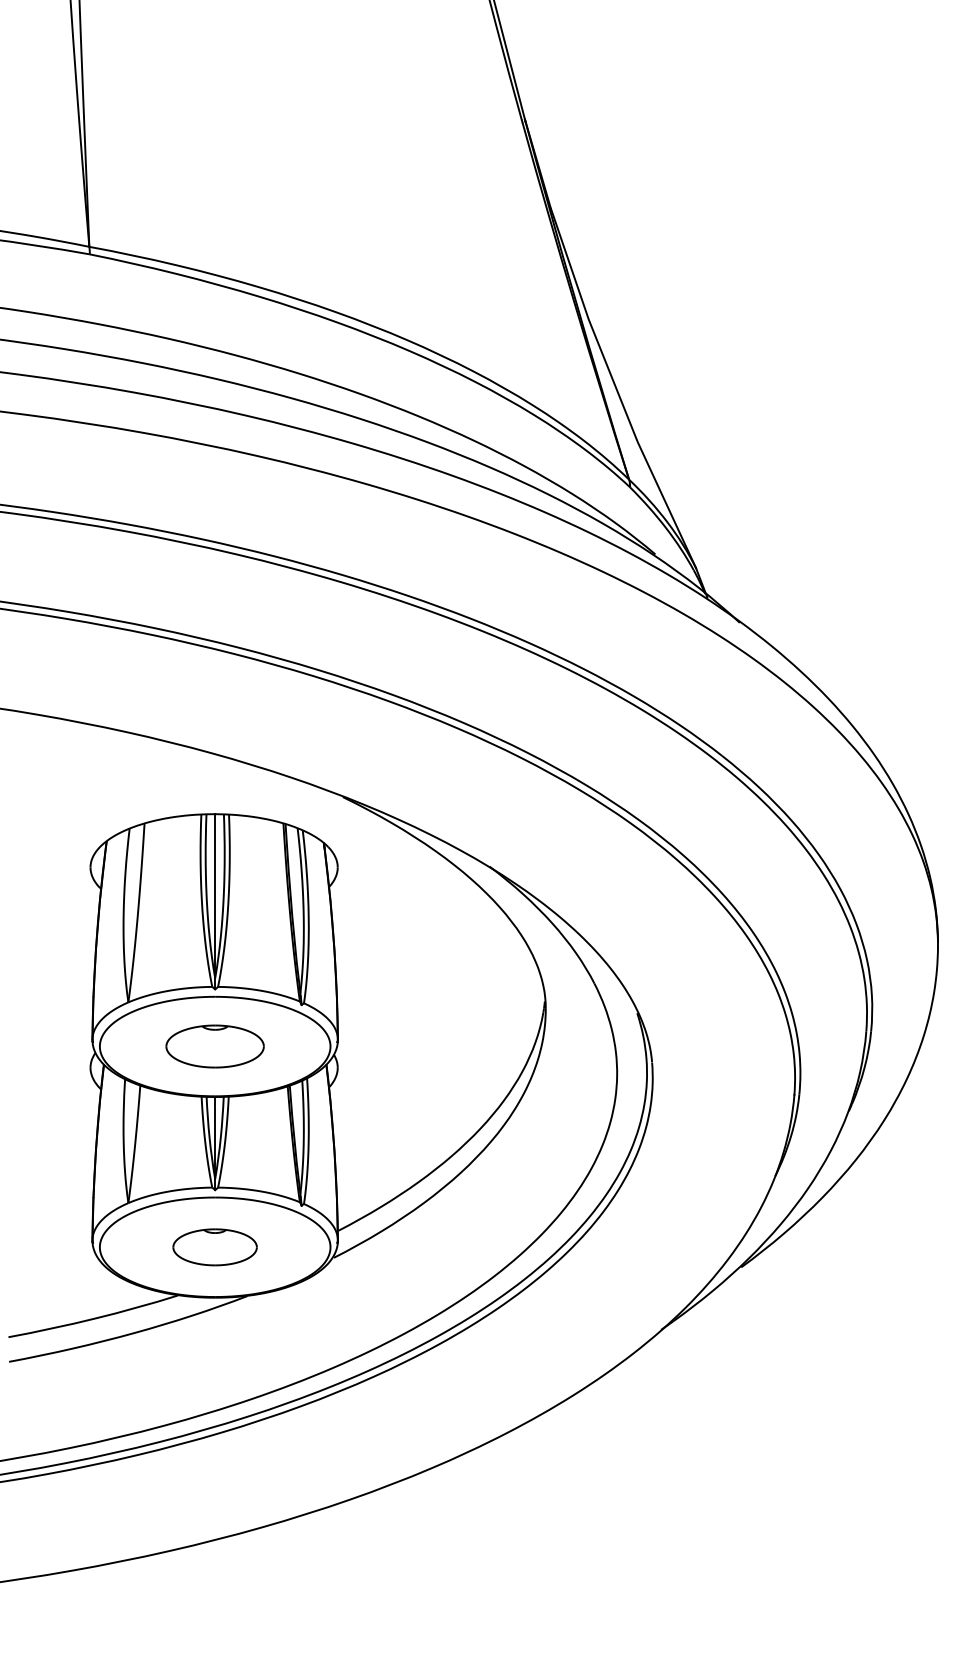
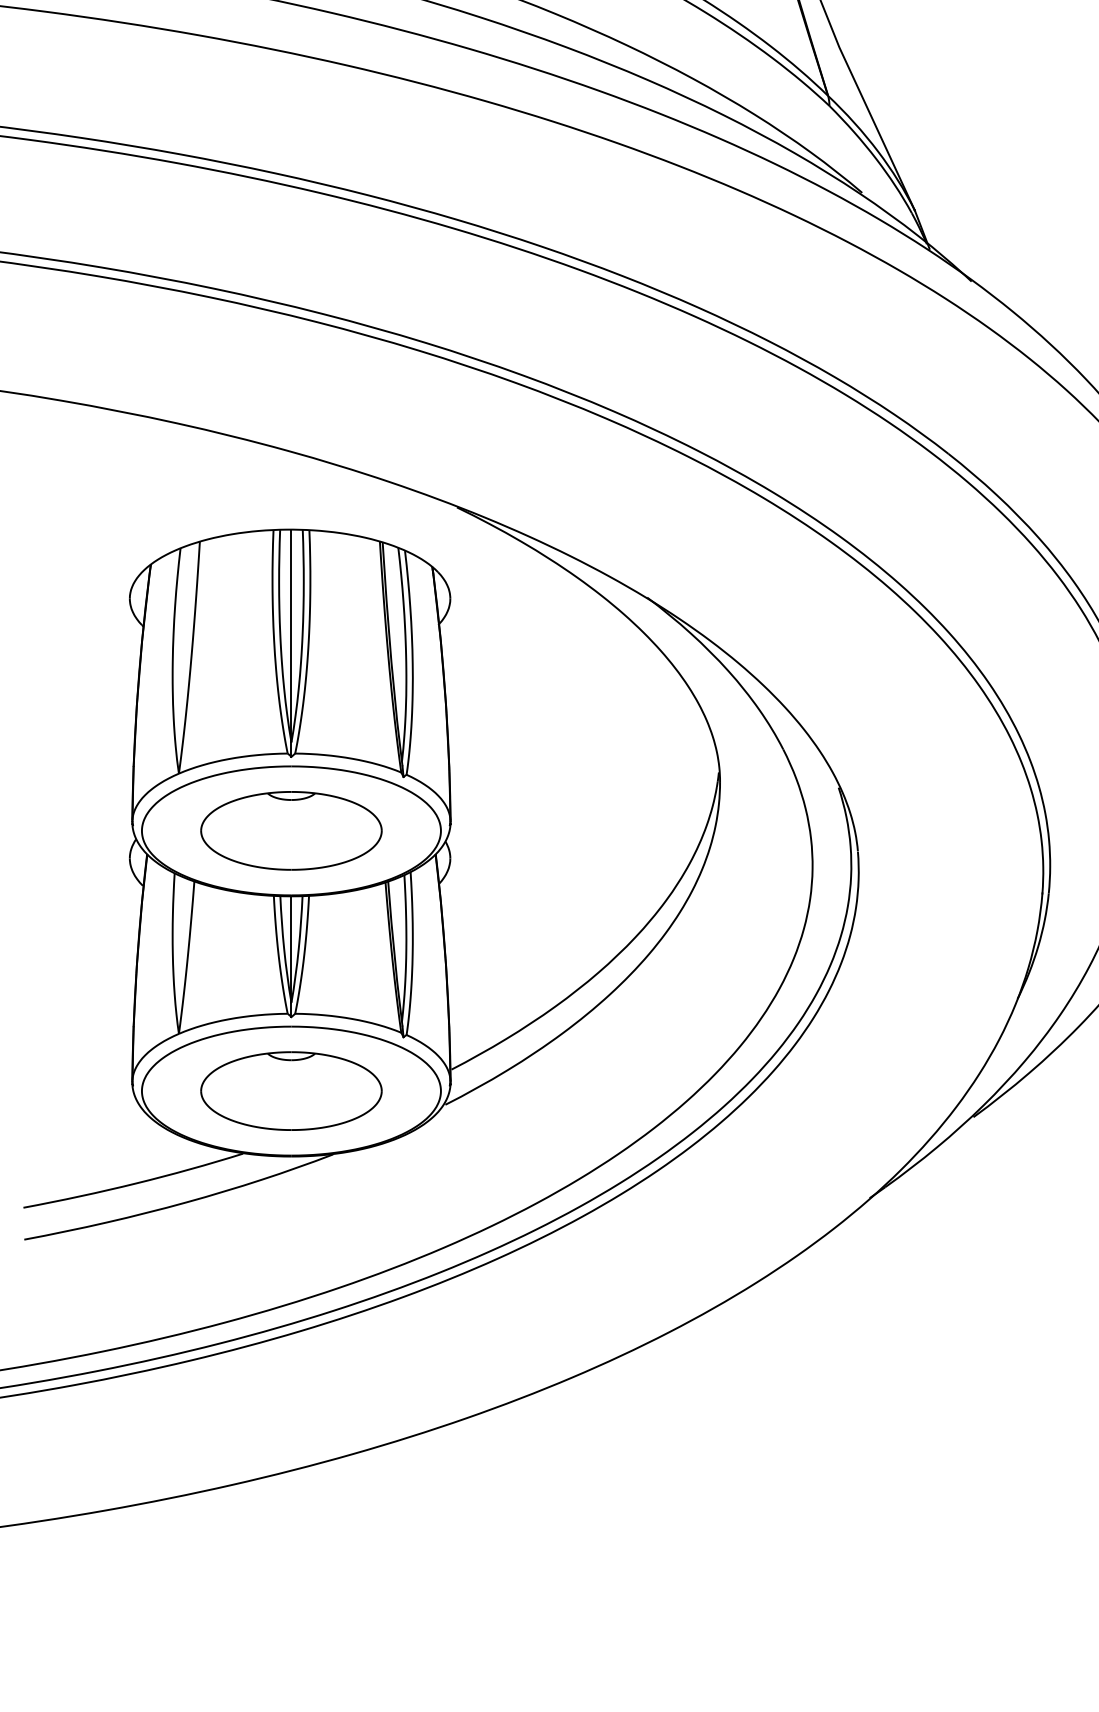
part: (214, 1046) -> (290, 830), size x1.43
part: (214, 1247) -> (290, 1091), size x1.67

